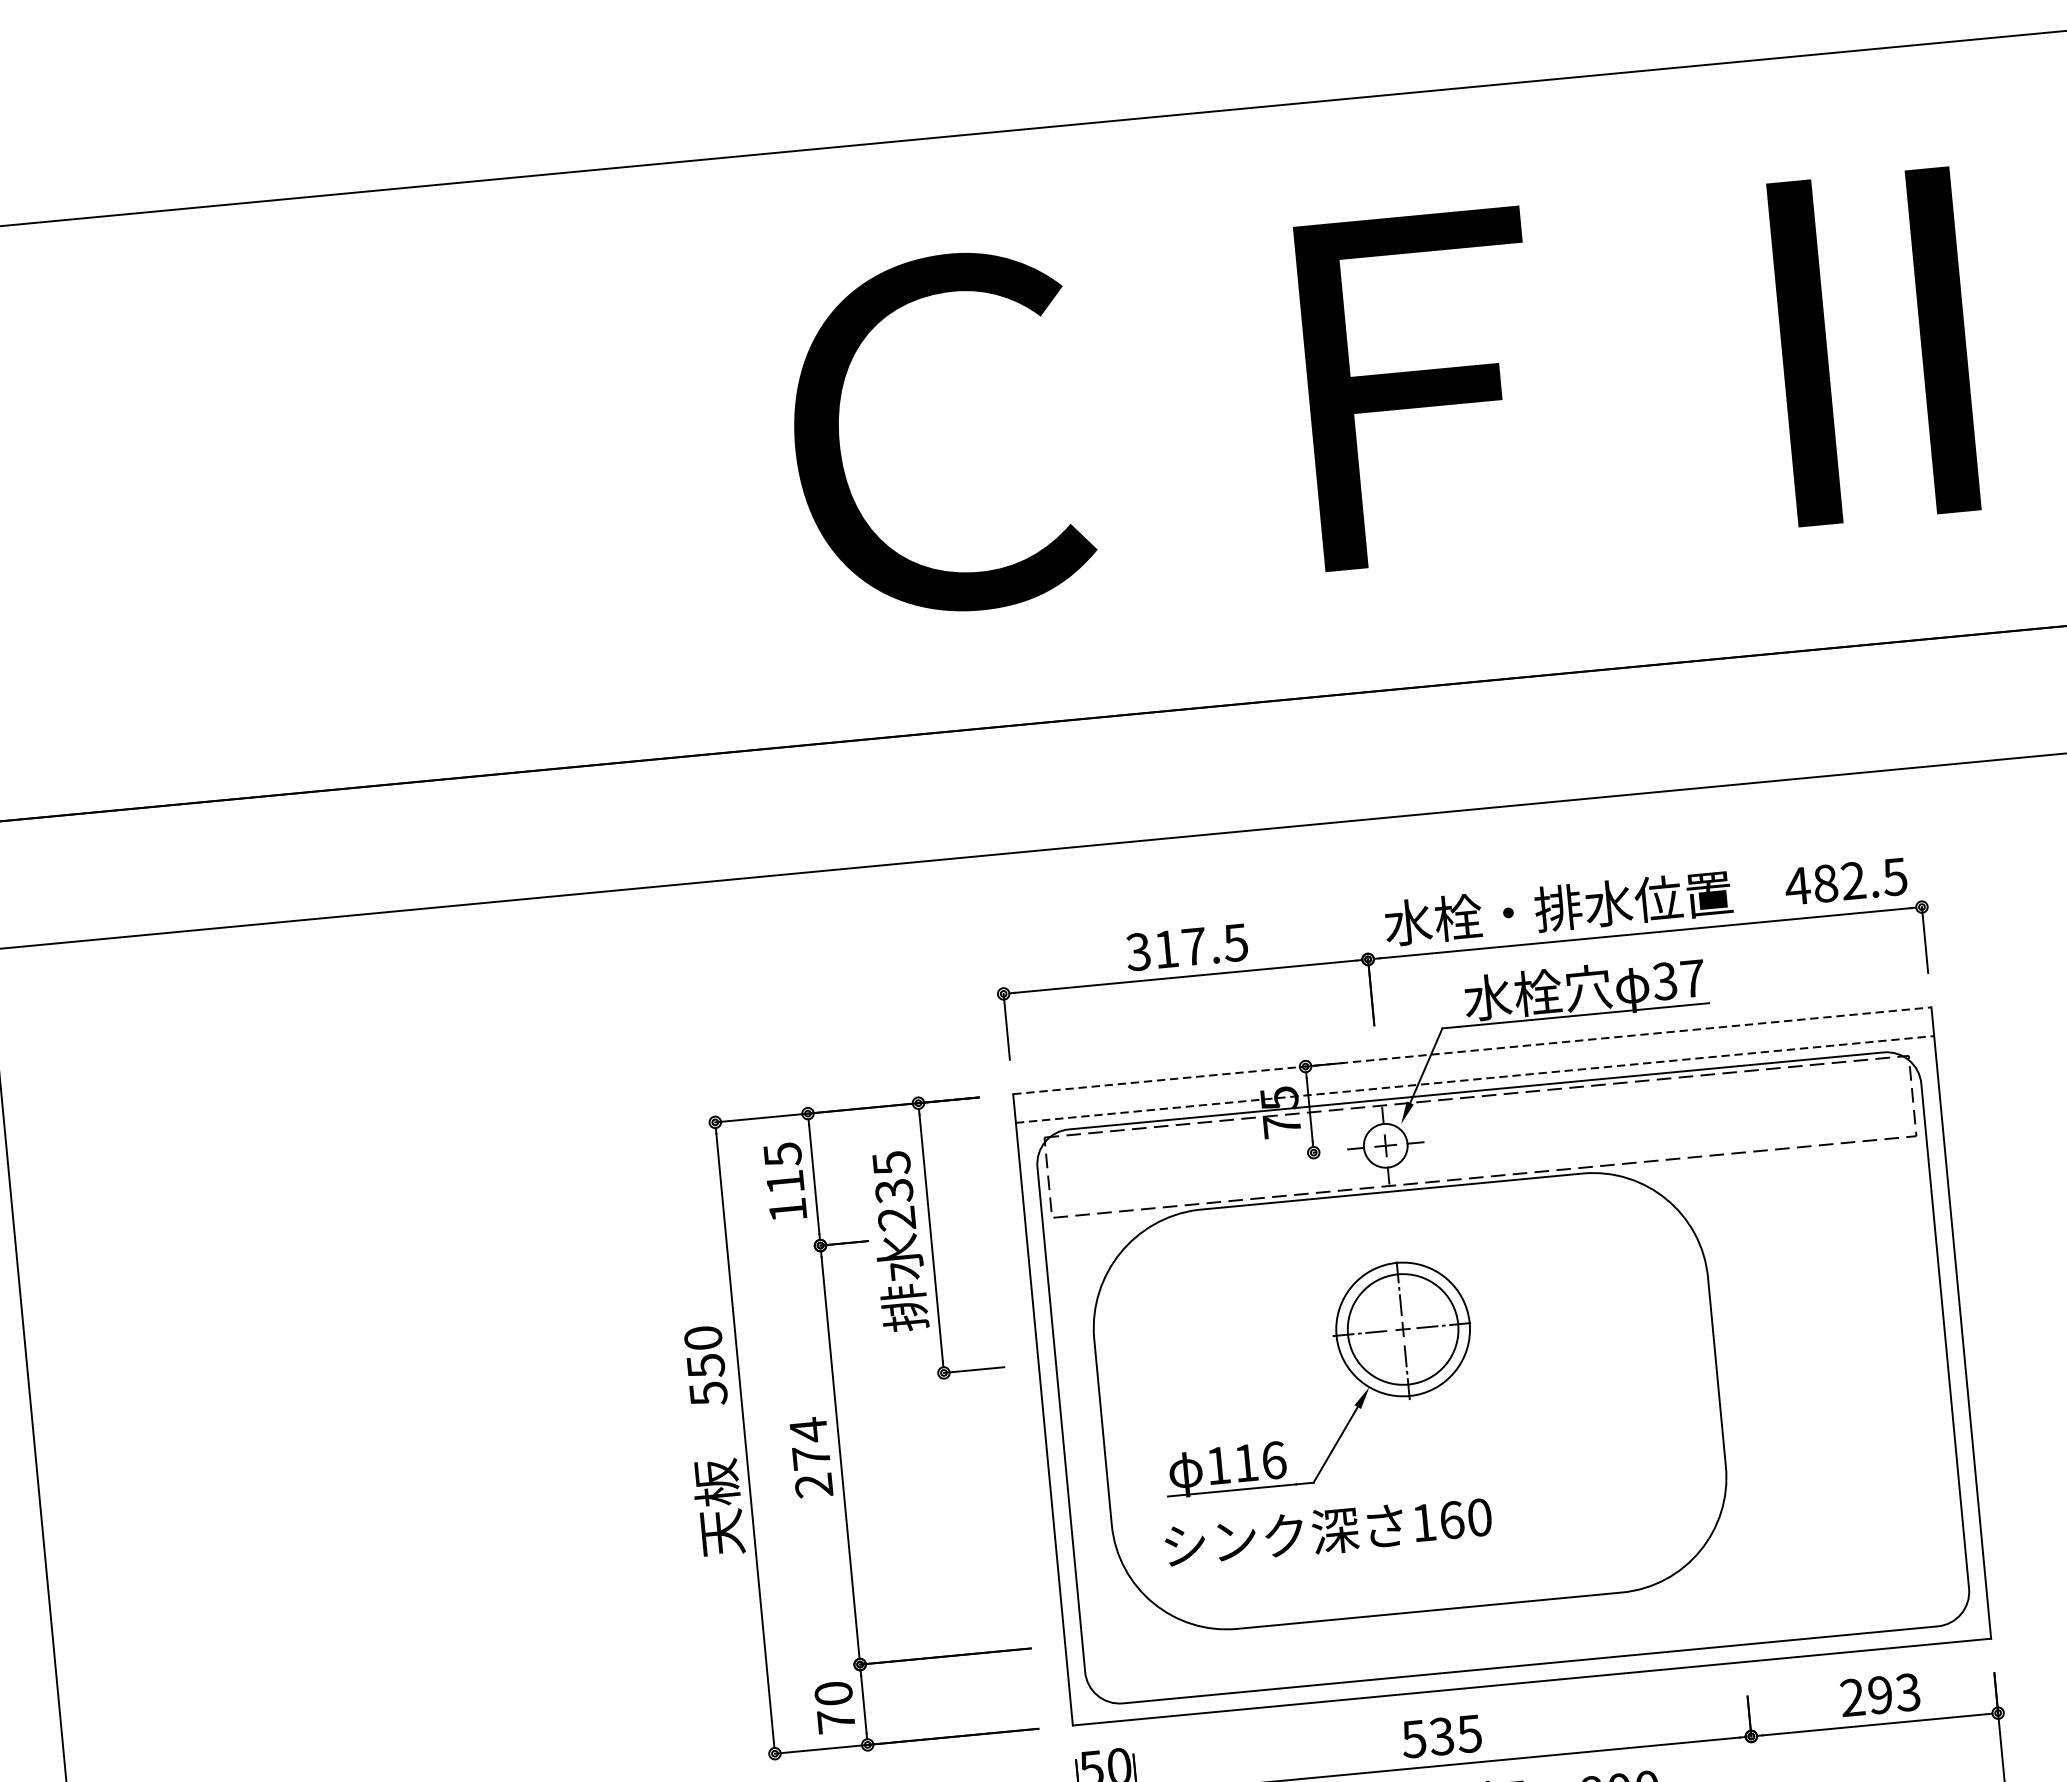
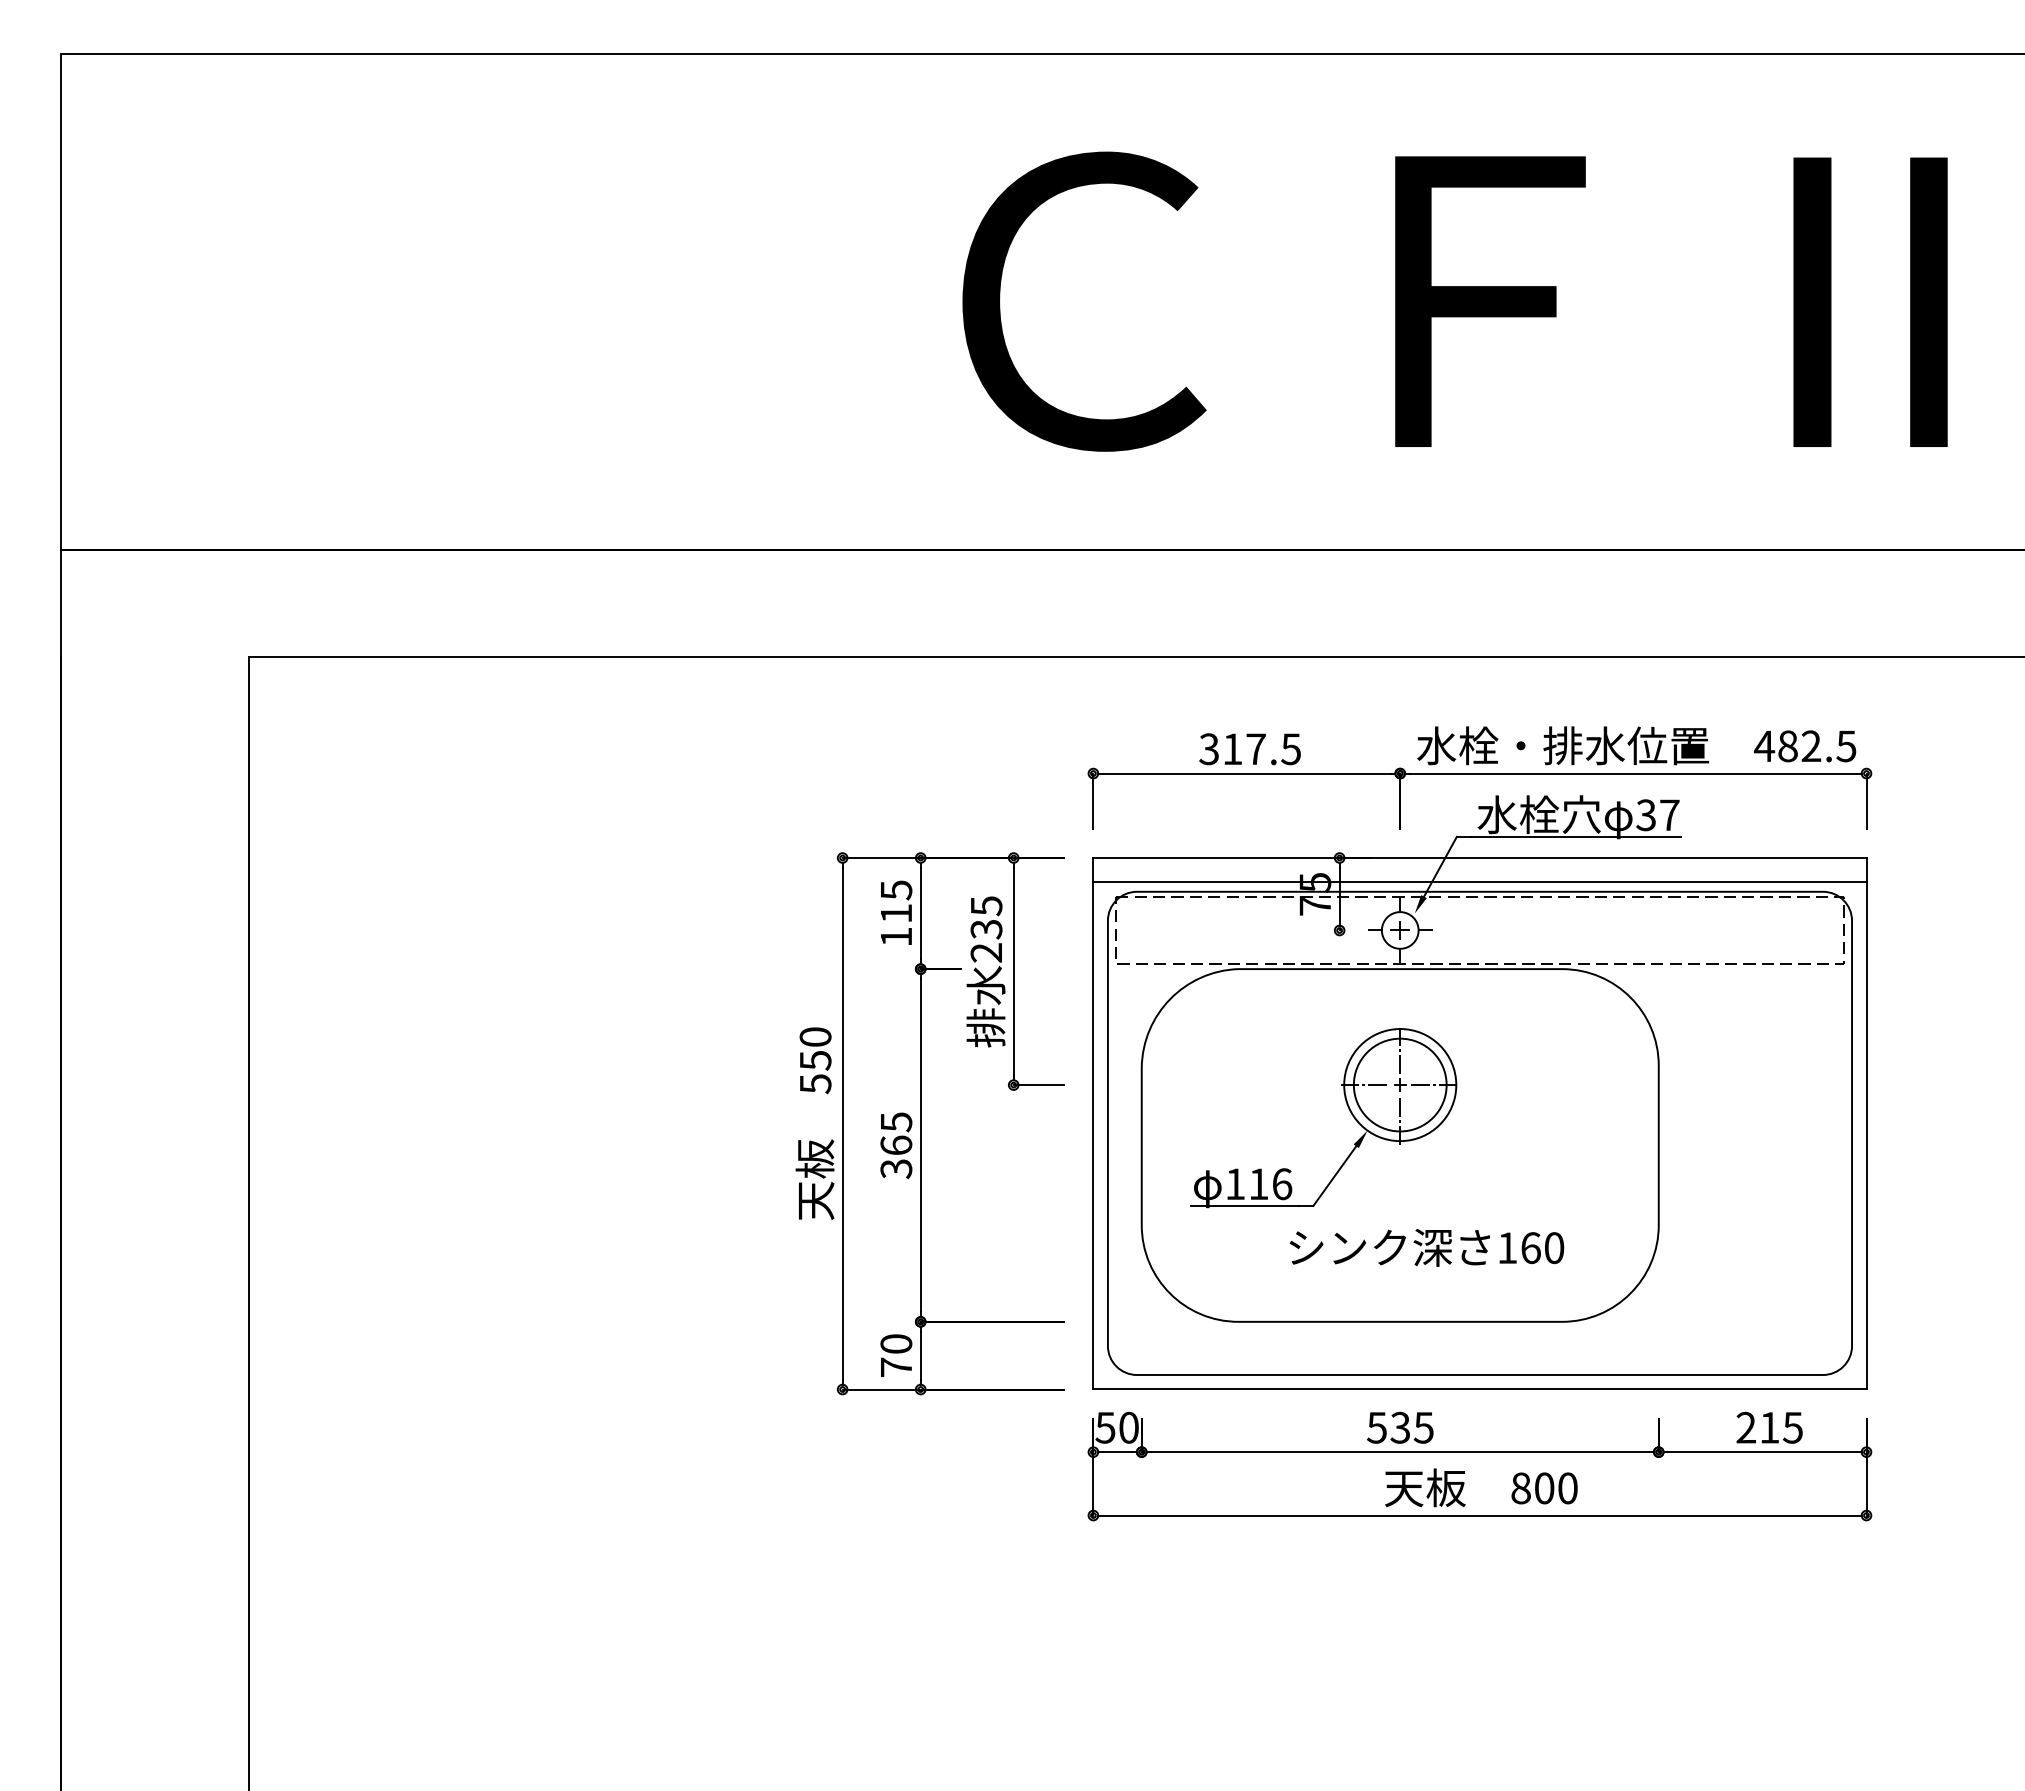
line: (1471, 1050) -> (1479, 857), dashed -> solid
line: (1474, 1079) -> (1479, 882), dashed -> solid
text: (811, 1457) -> (896, 1145), 274 -> 365
text: (1327, 1531) -> (1426, 1247), moved
text: (1894, 1693) -> (1781, 1427), 293 -> 215

